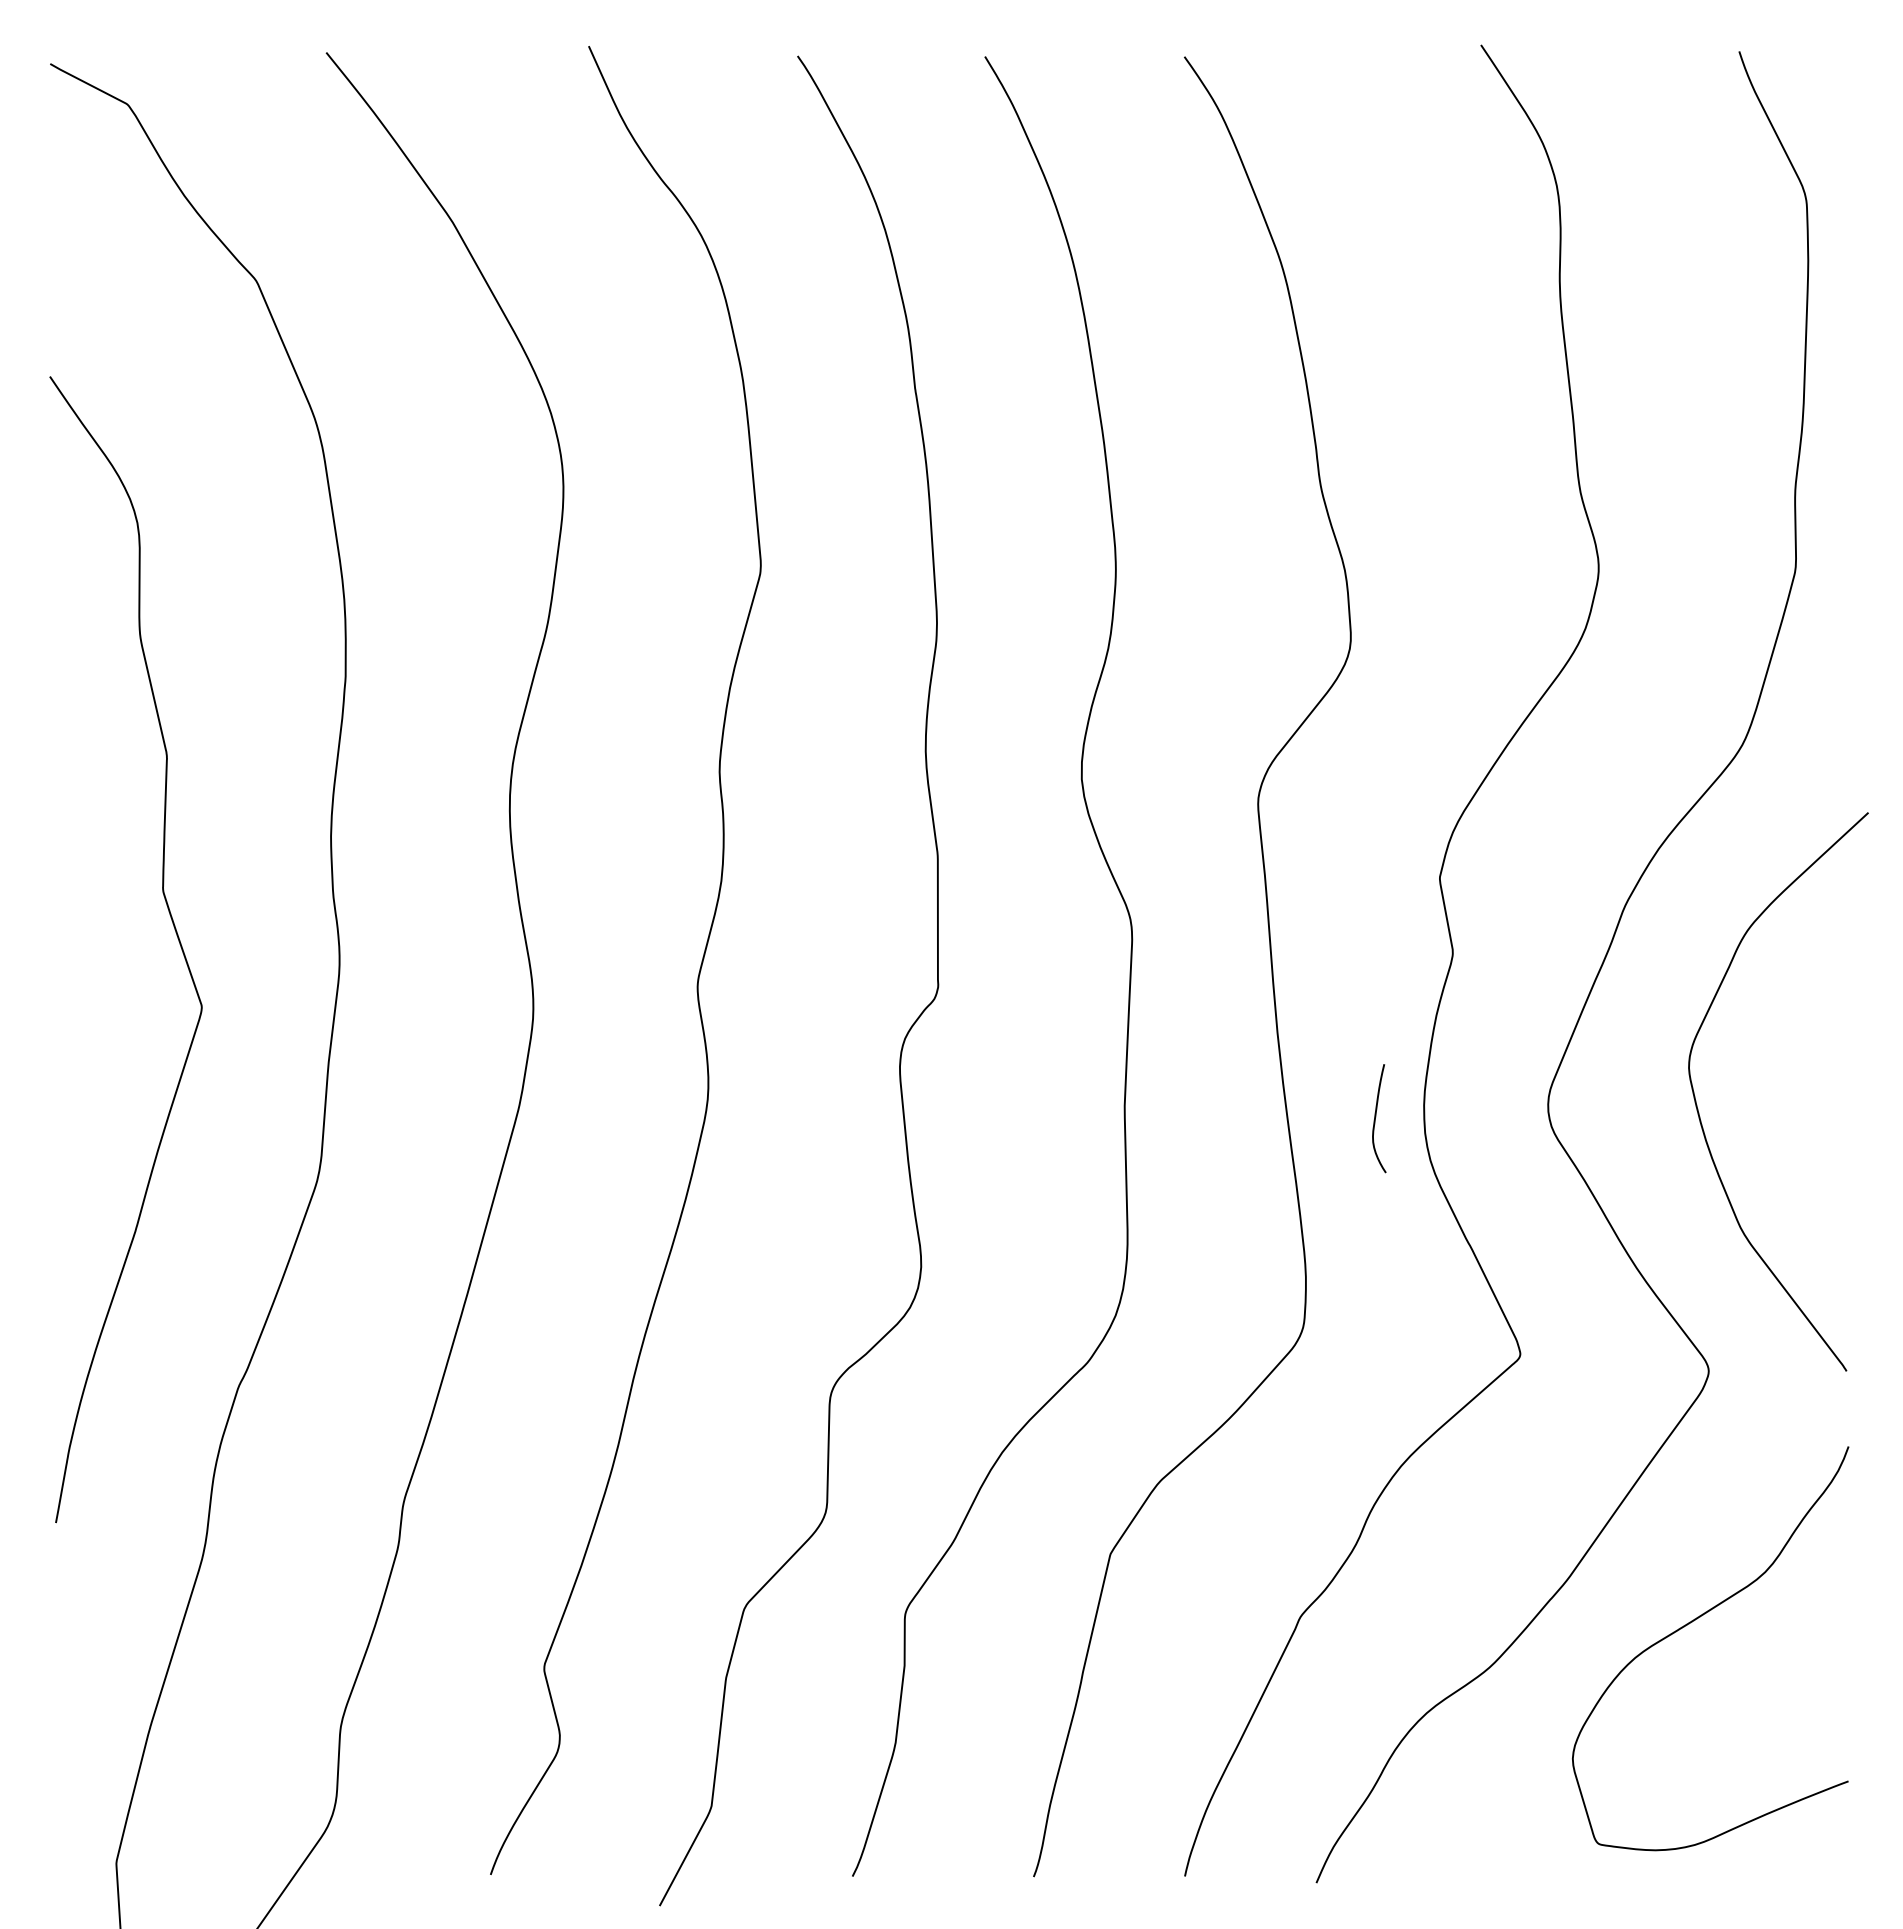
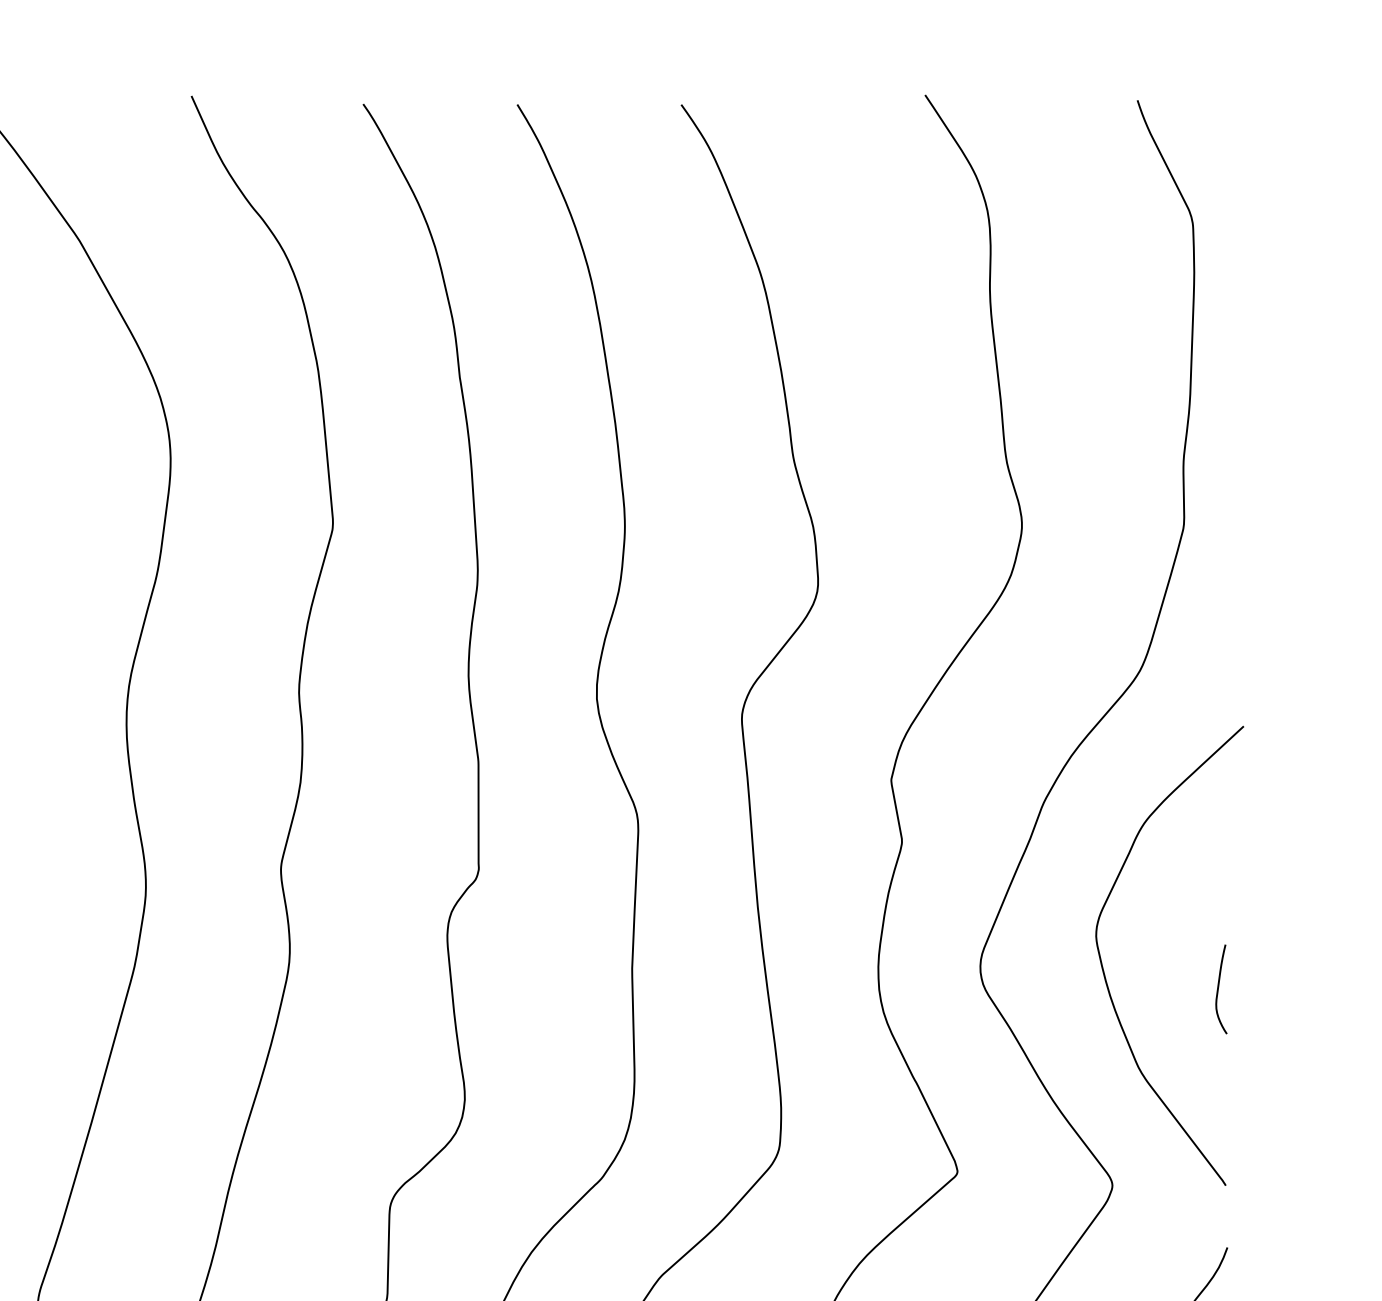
curve: (1376, 1117) -> (1219, 988), moved

